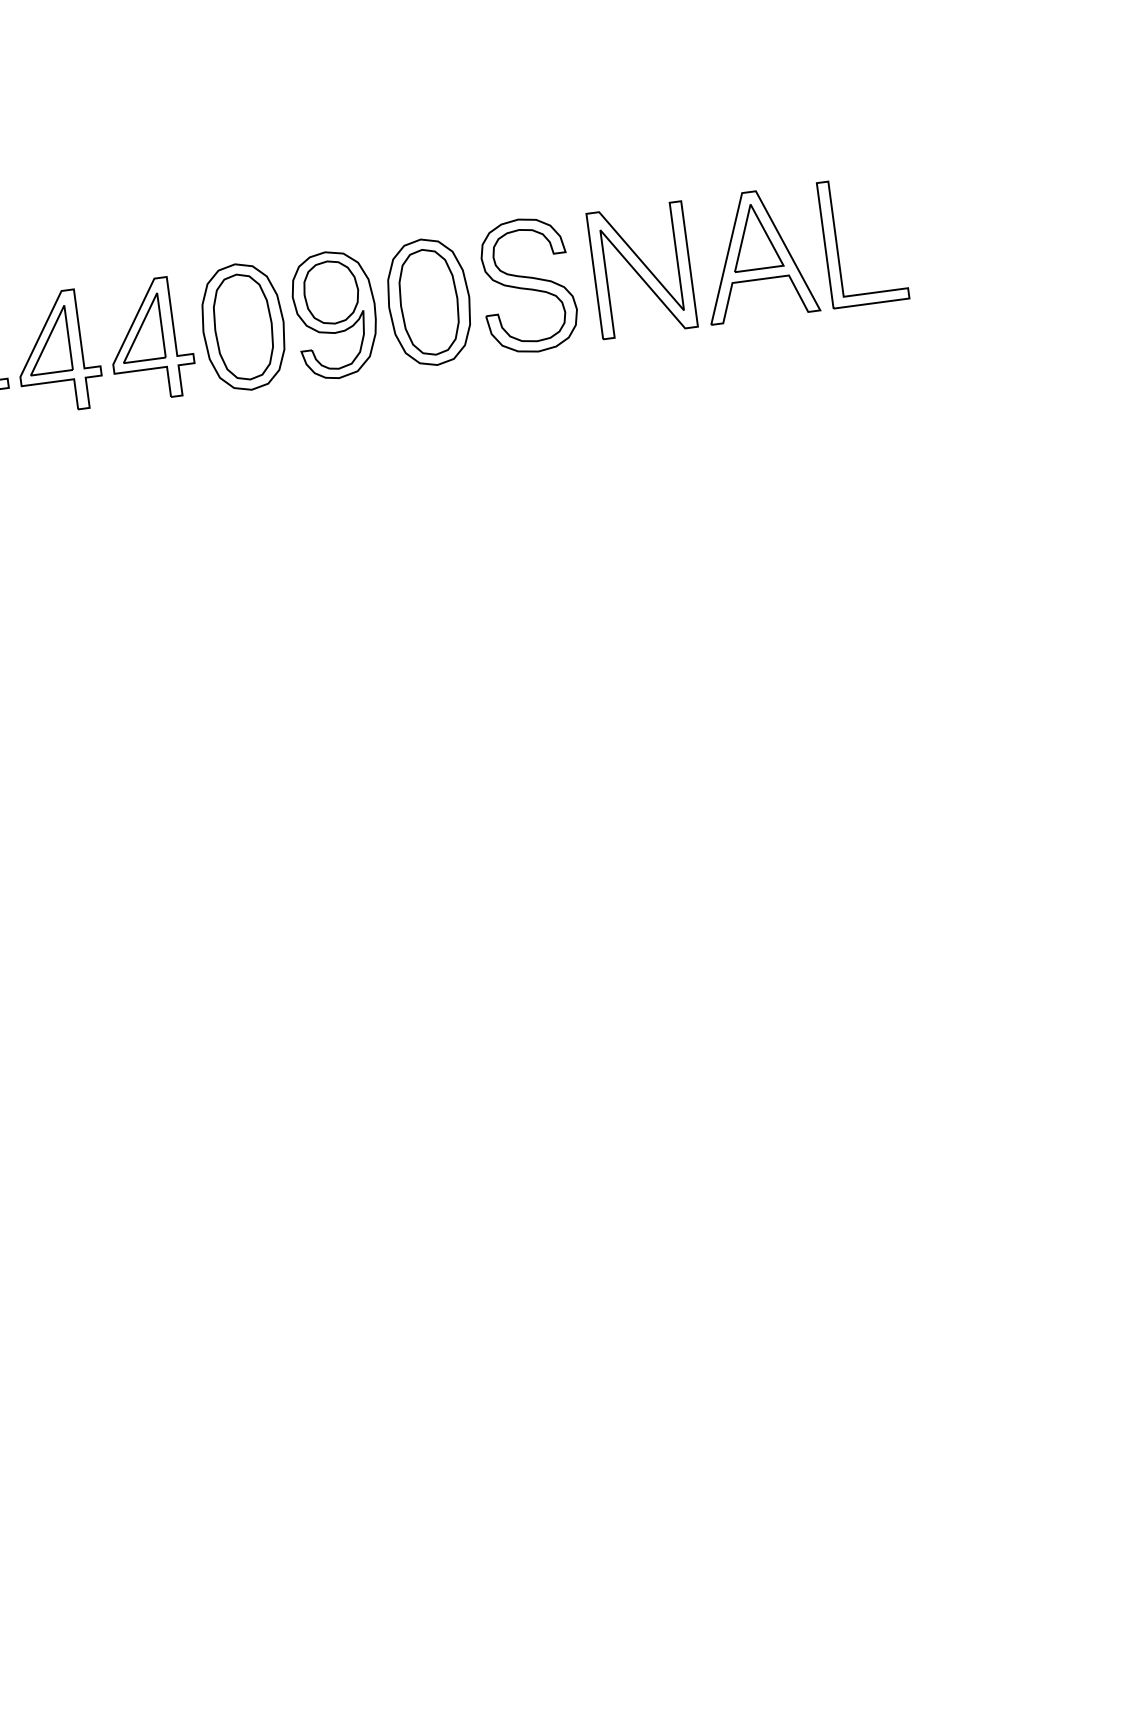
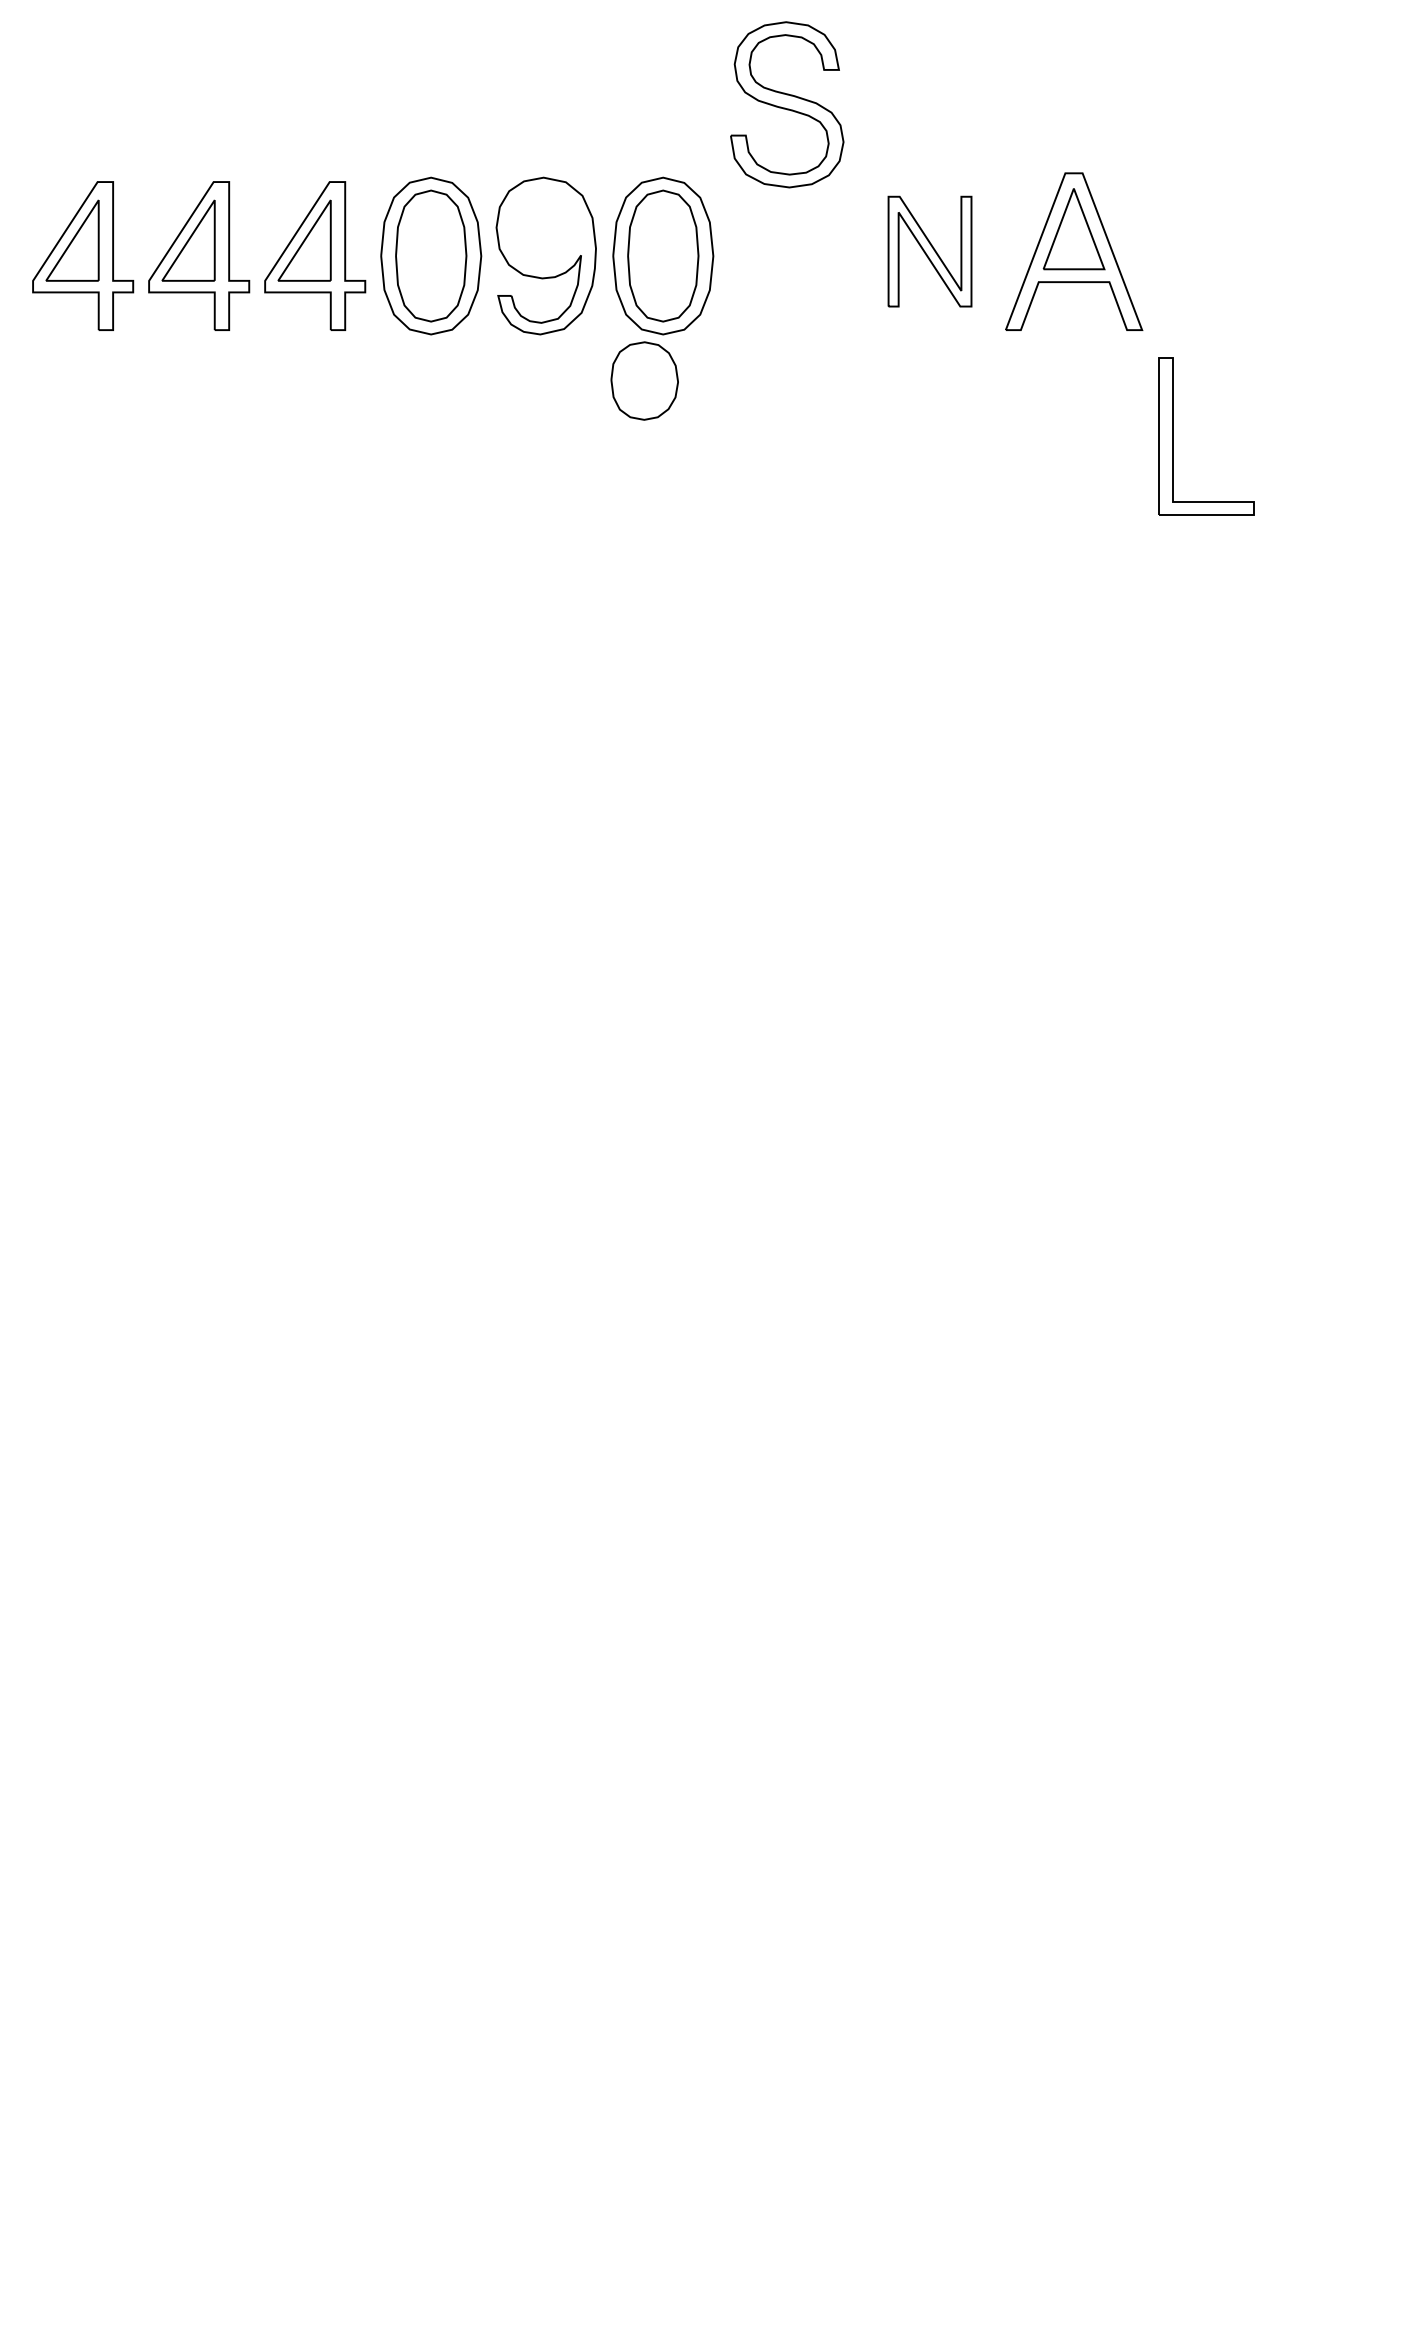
part: (836, 244) -> (1173, 436), moved
part: (641, 270) -> (929, 251), size x0.7
part: (528, 285) -> (787, 104), moved
part: (331, 292) -> (644, 380), moved

